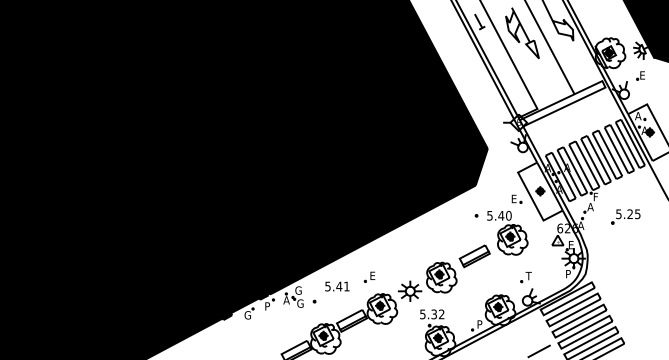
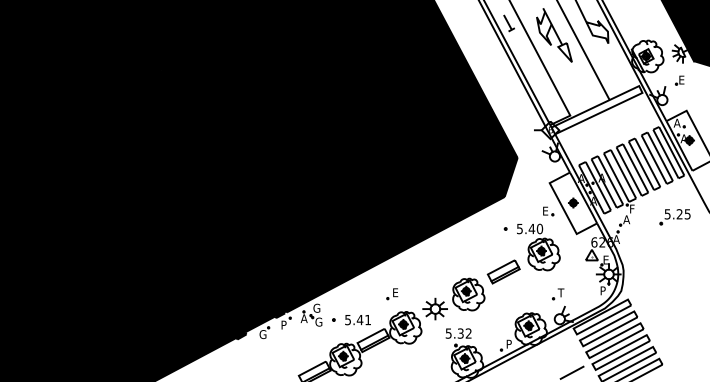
part: (625, 217) -> (674, 217), moved
text: (336, 286) -> (357, 320), moved

